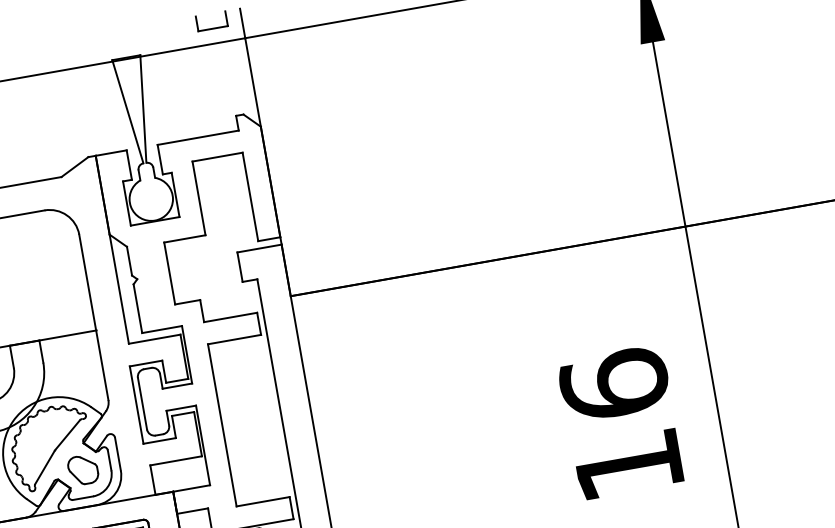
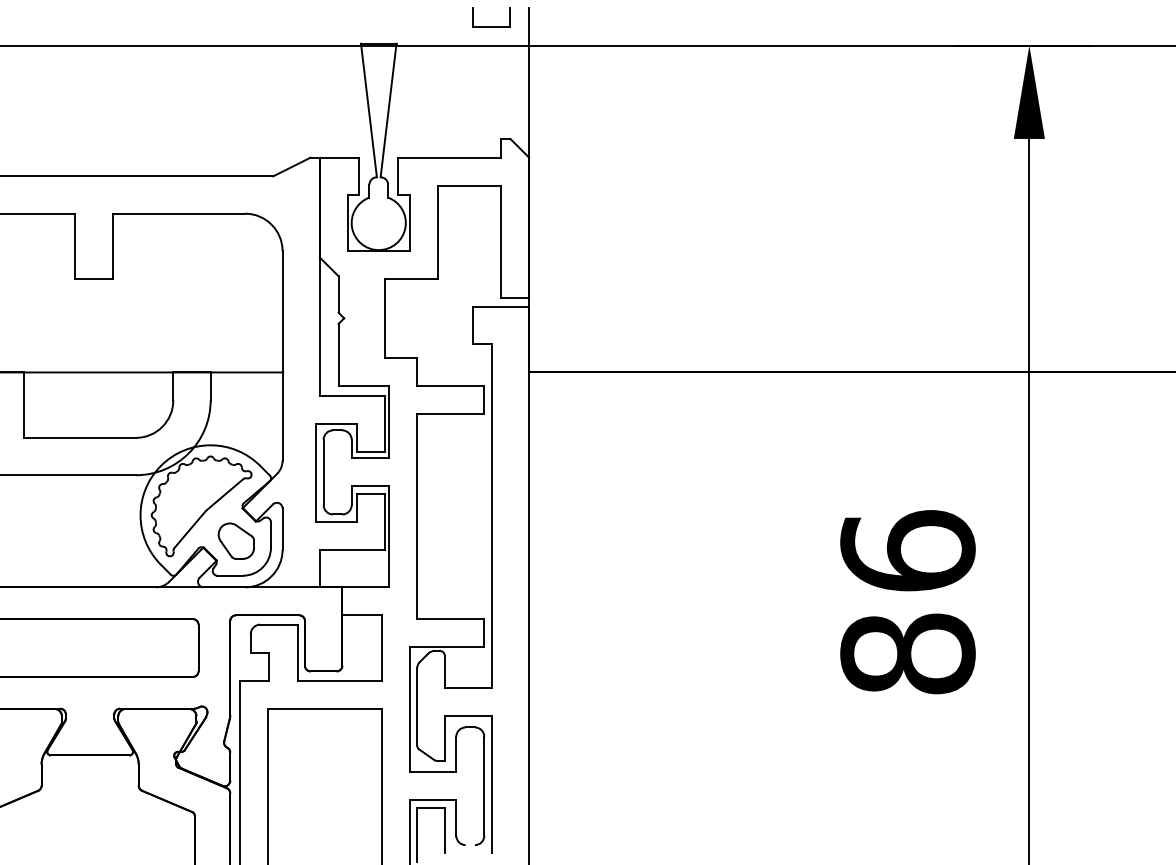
text: (628, 465) -> (907, 653), 16 -> 86

